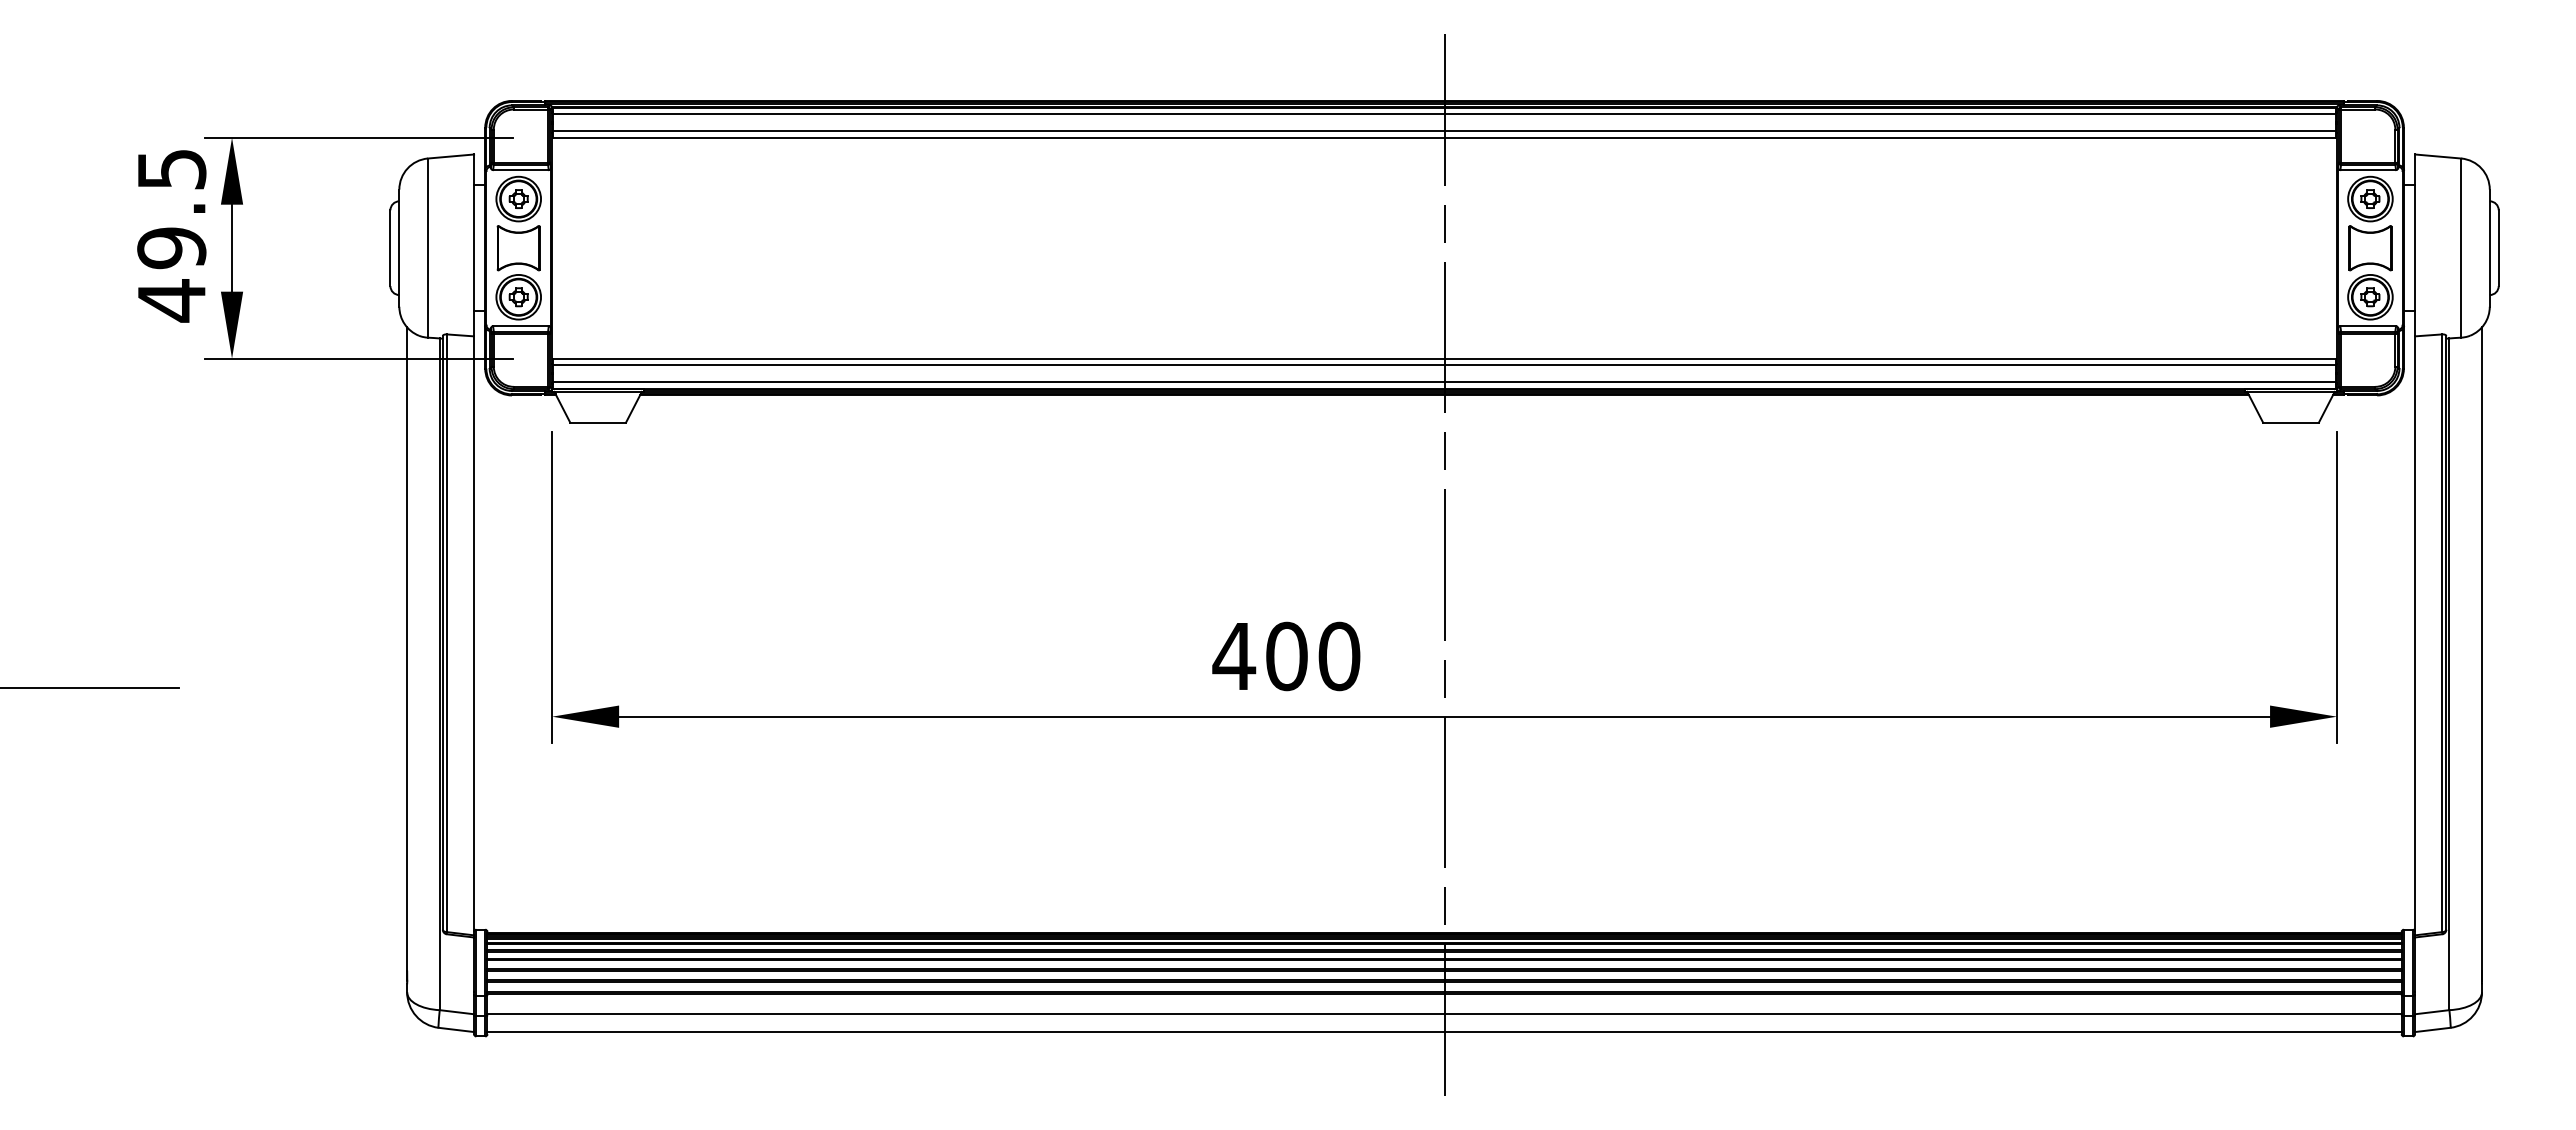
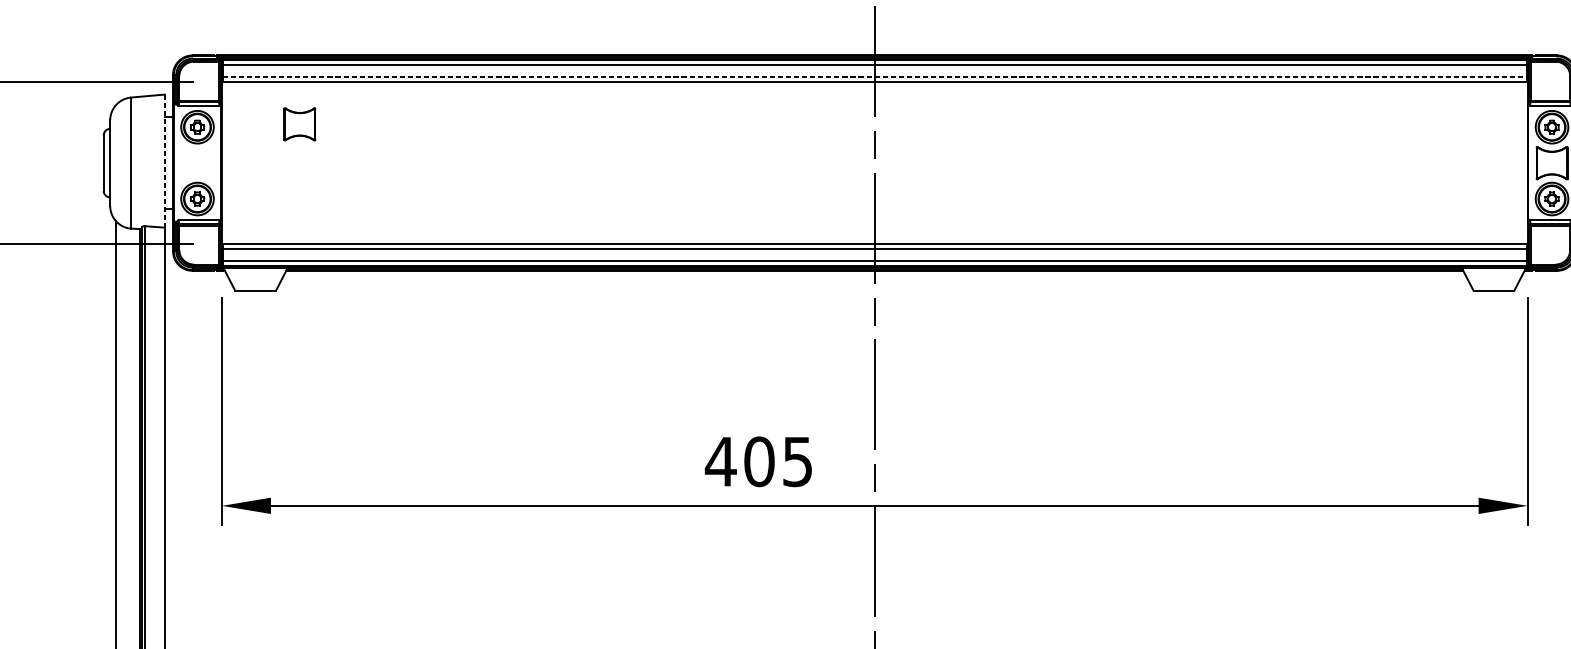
line: (1445, 131) -> (875, 77), solid -> dashed
line: (474, 245) -> (165, 161), solid -> dashed
part: (518, 248) -> (299, 124), moved
text: (1339, 656) -> (797, 461), 400 -> 405

